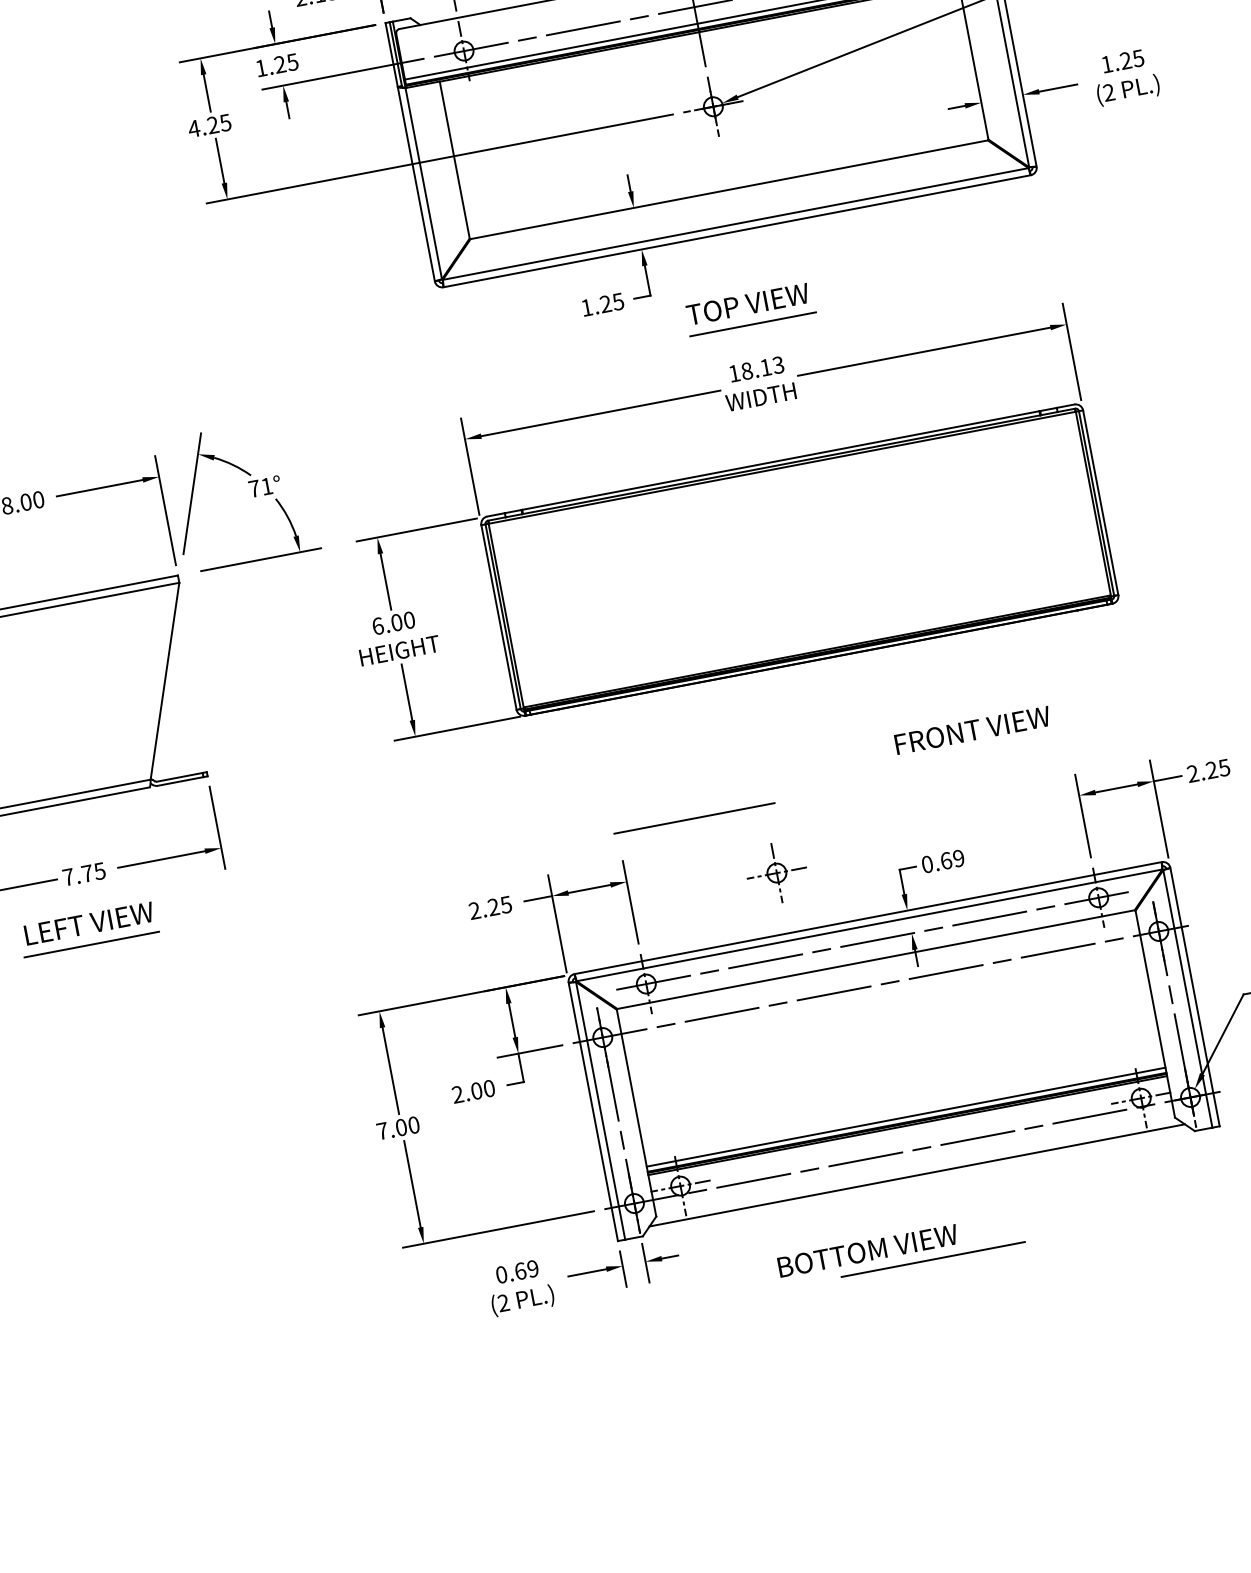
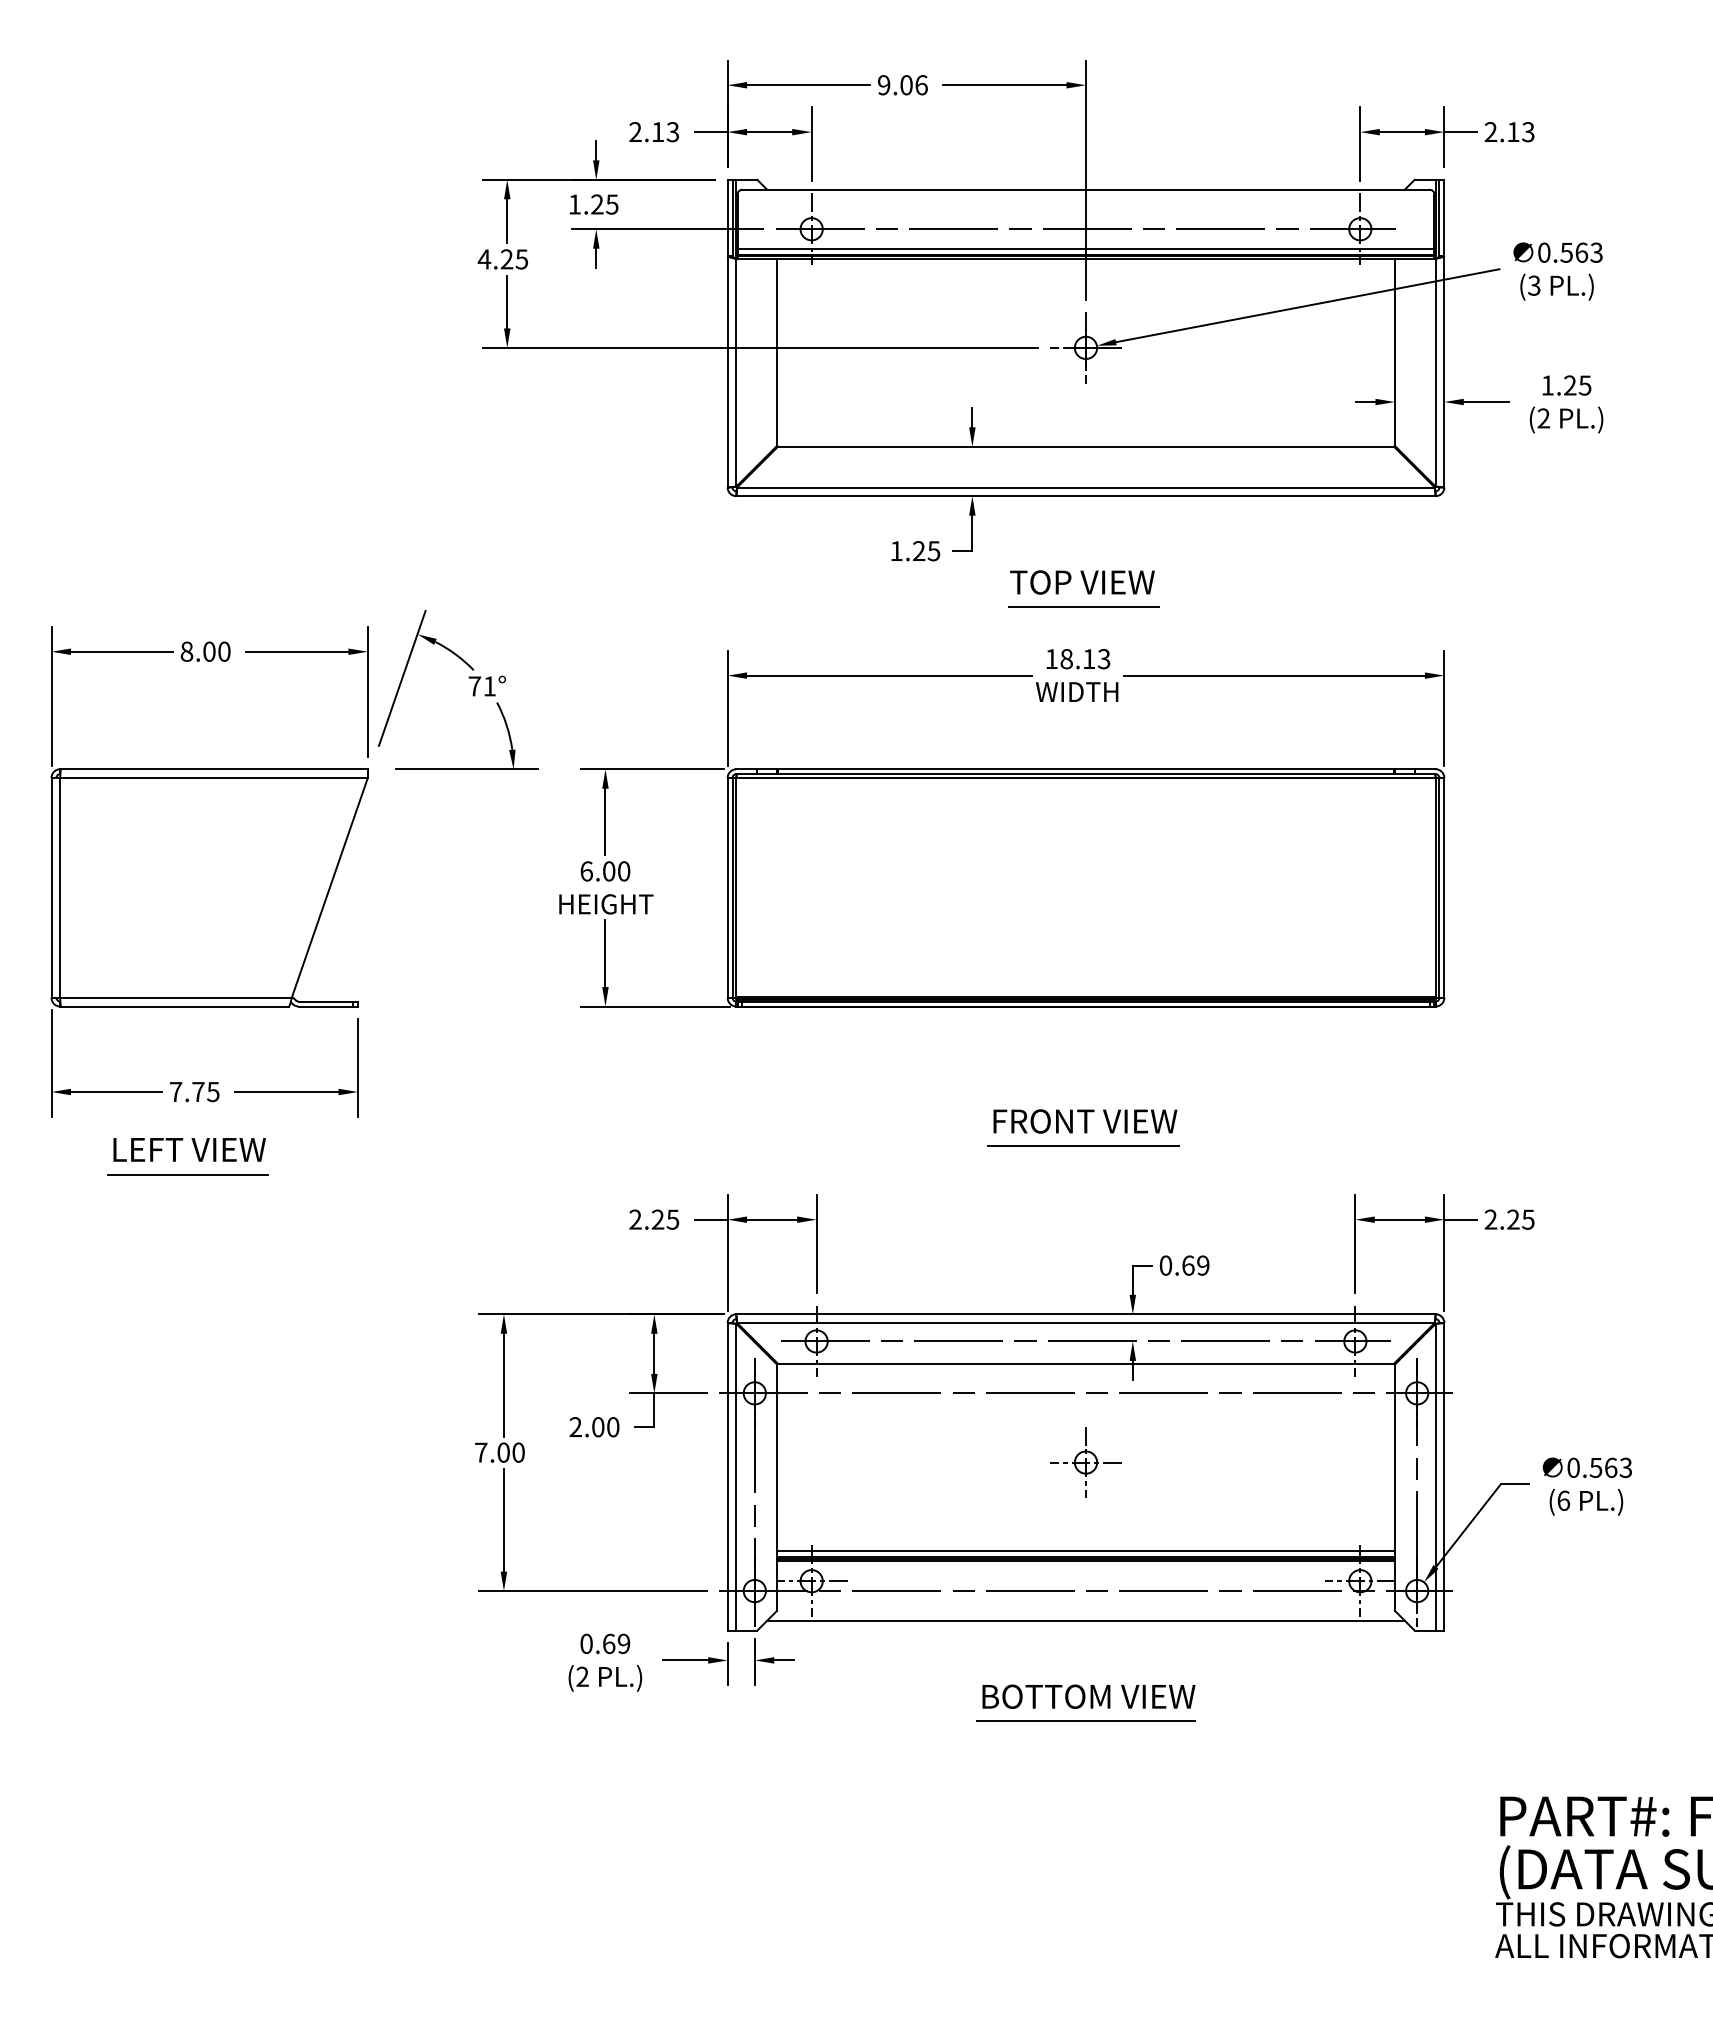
text: (972, 730) -> (1085, 1121), moved
line: (694, 818) -> (1083, 1145), moved
part: (776, 873) -> (1085, 1462), moved
text: (867, 1250) -> (1088, 1696), moved

